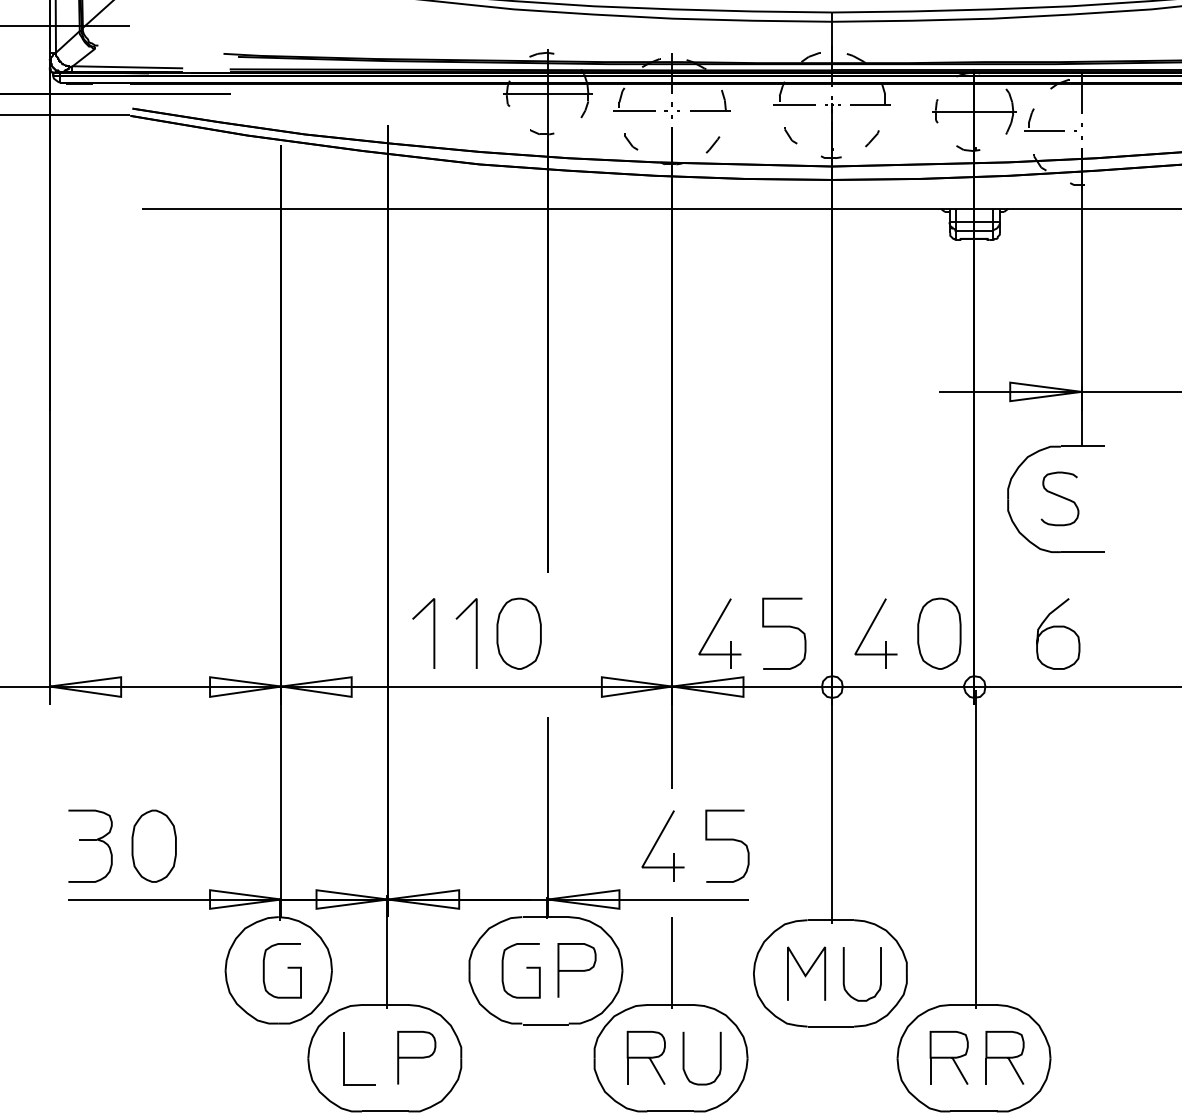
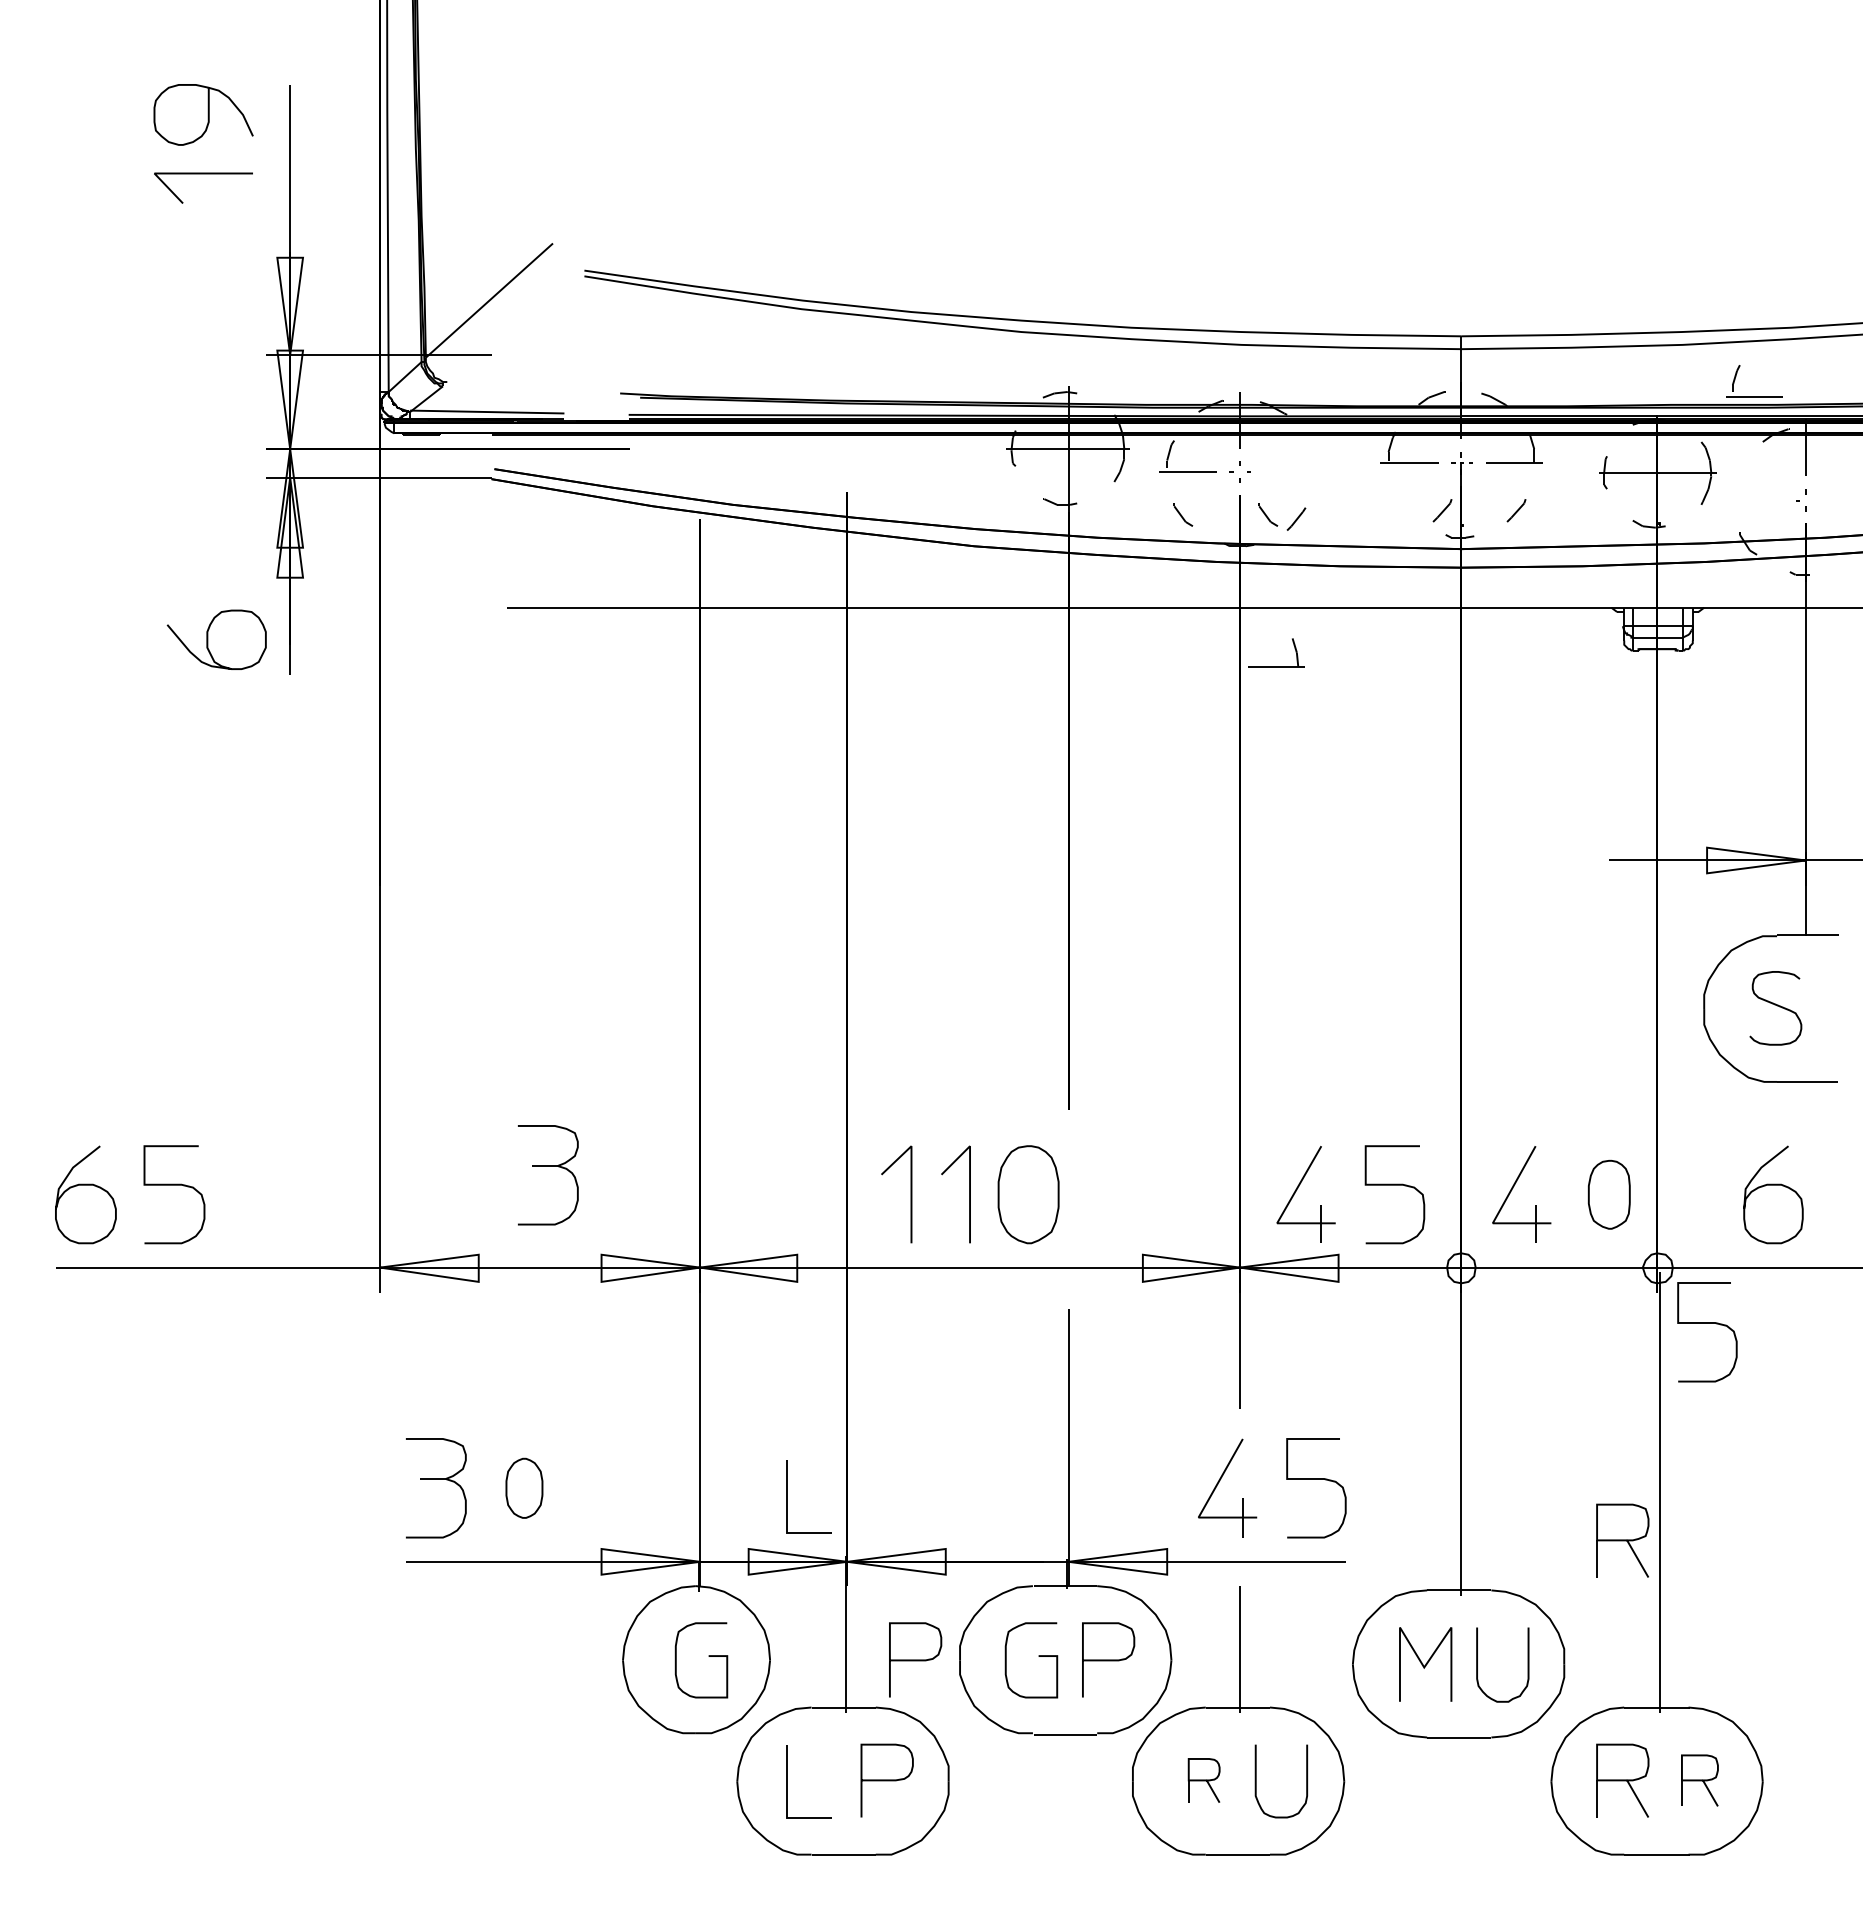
part: (710, 110) -> (1276, 666), moved
part: (1044, 131) -> (1754, 396), moved
part: (790, 135) -> (1403, 506), removed
part: (818, 138) -> (1442, 510), added
part: (692, 141) -> (1268, 514), added
part: (171, 613) -> (548, 1166), added
part: (939, 633) -> (1609, 1194), size x0.7
curve: (1010, 727) -> (1707, 1323), added
part: (154, 846) -> (524, 1488), size x0.6
curve: (344, 852) -> (787, 1496), added
part: (949, 884) -> (1622, 1540), added
curve: (437, 970) -> (915, 1659), added
part: (645, 1057) -> (1203, 1780), size x0.6
part: (1004, 1057) -> (1699, 1780), size x0.7

